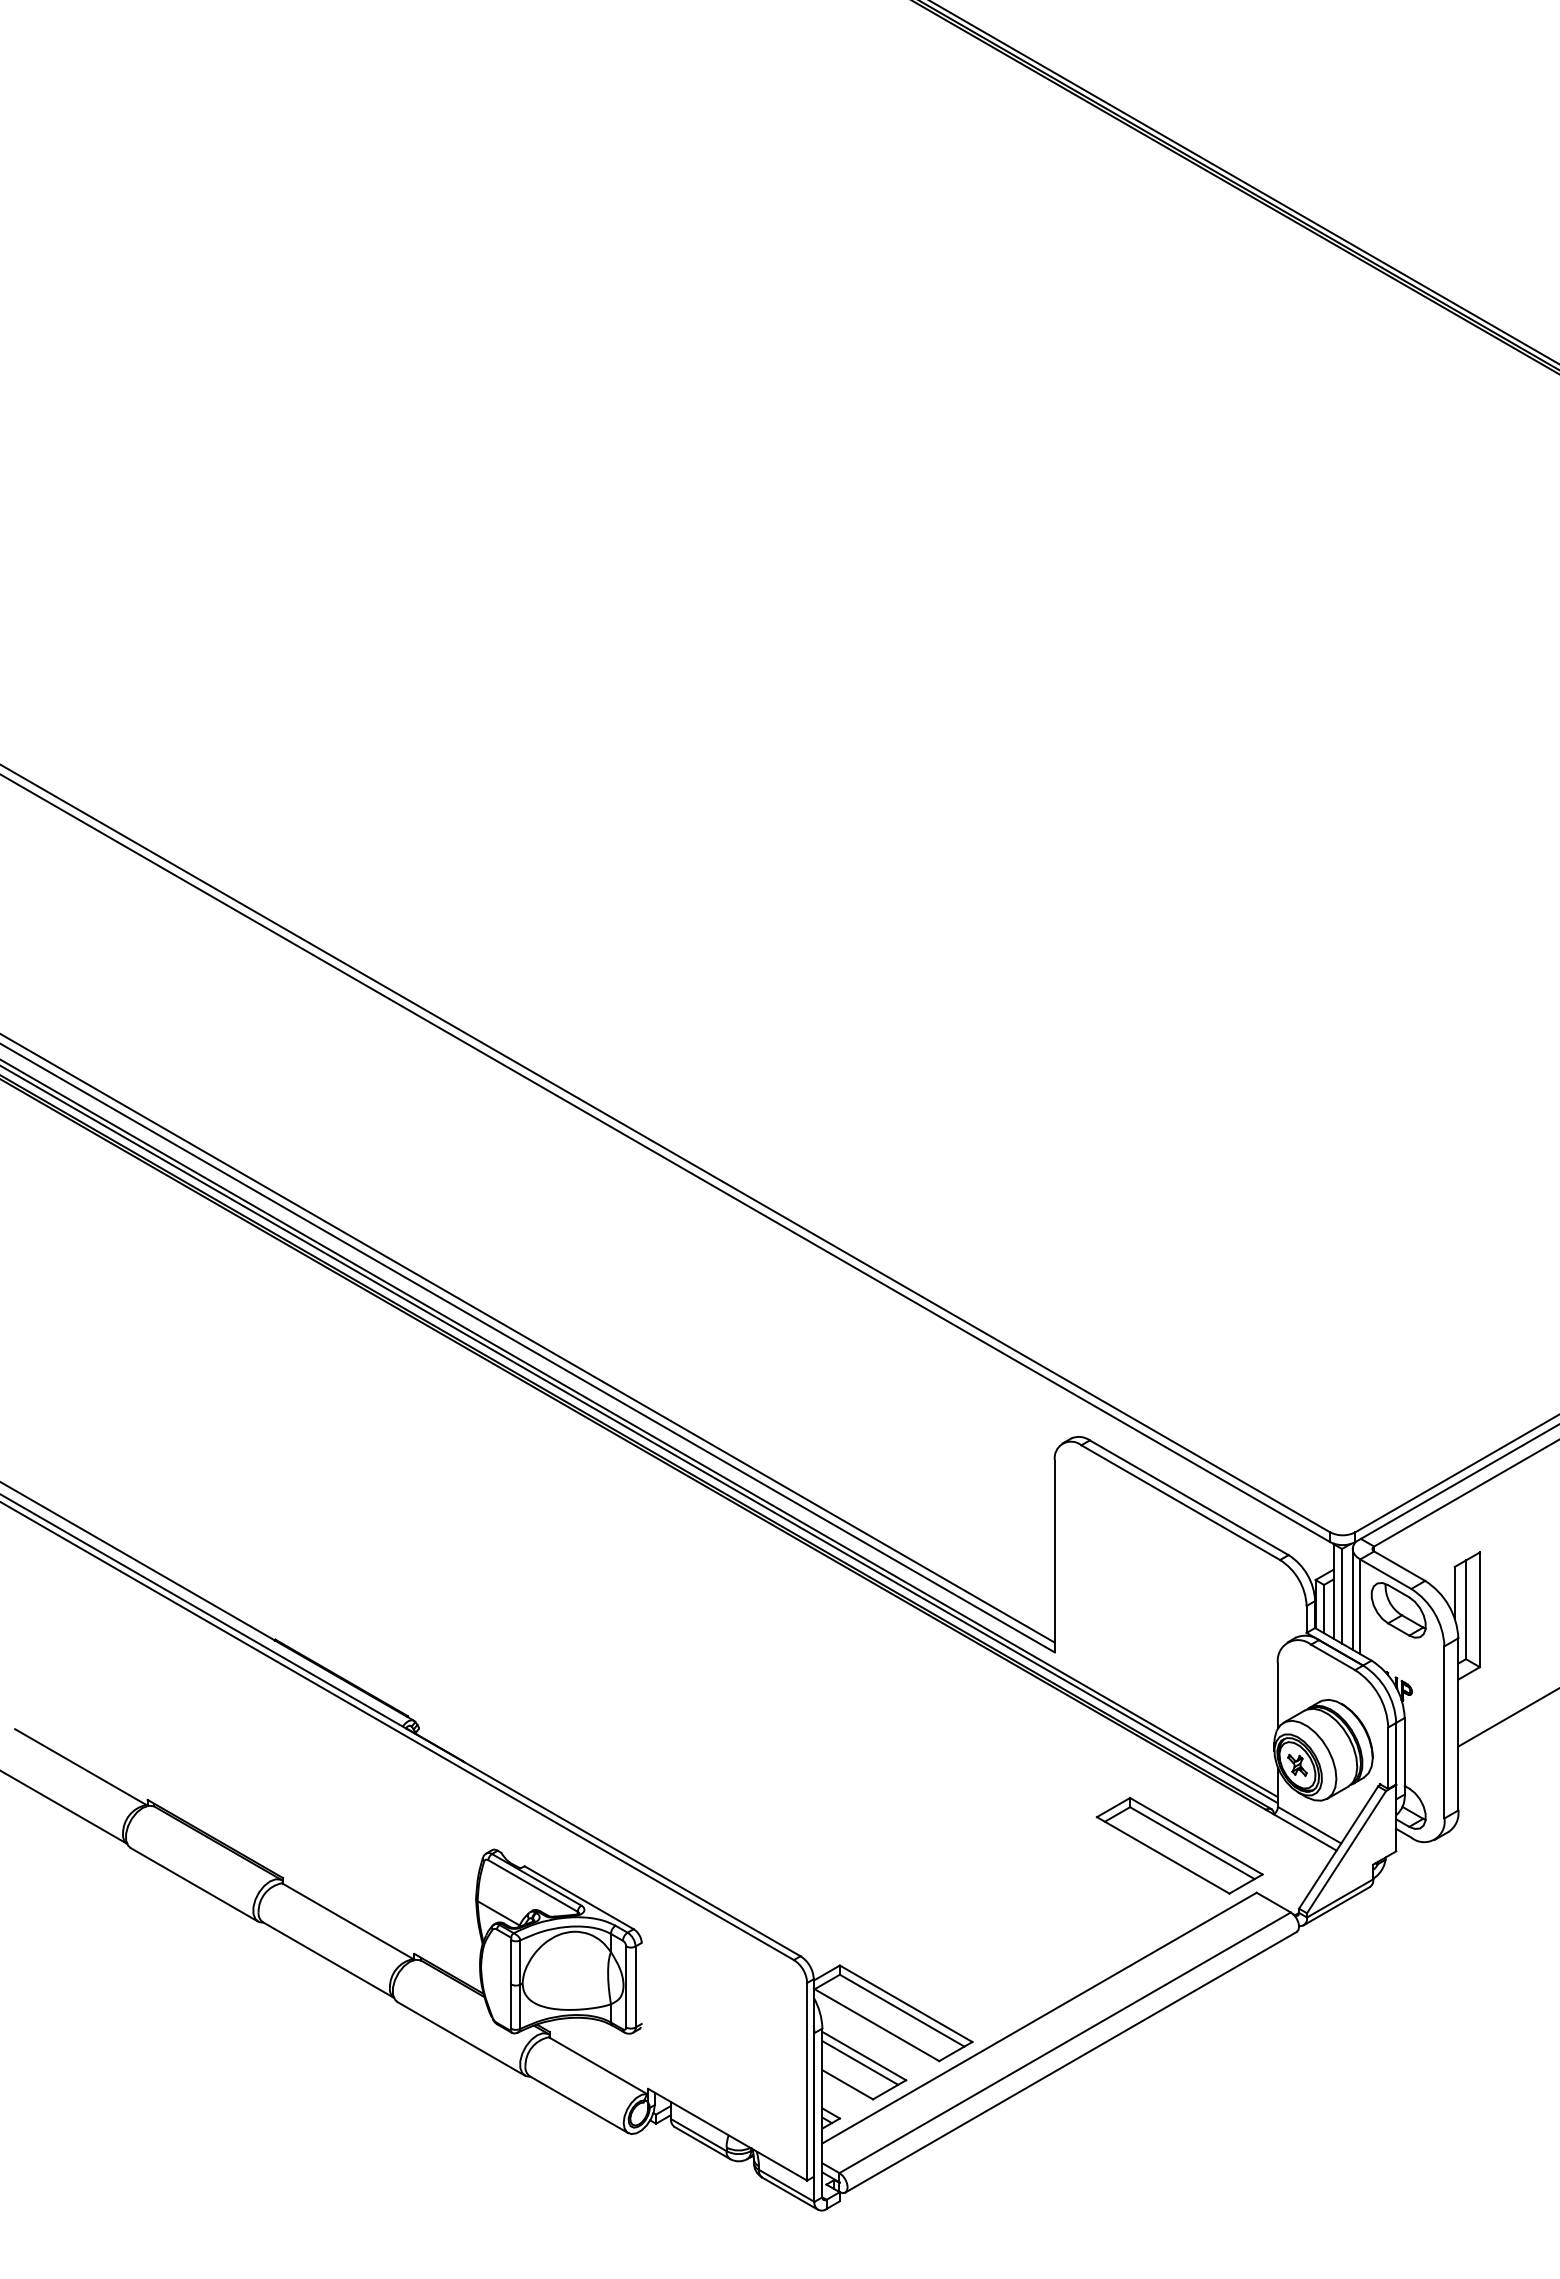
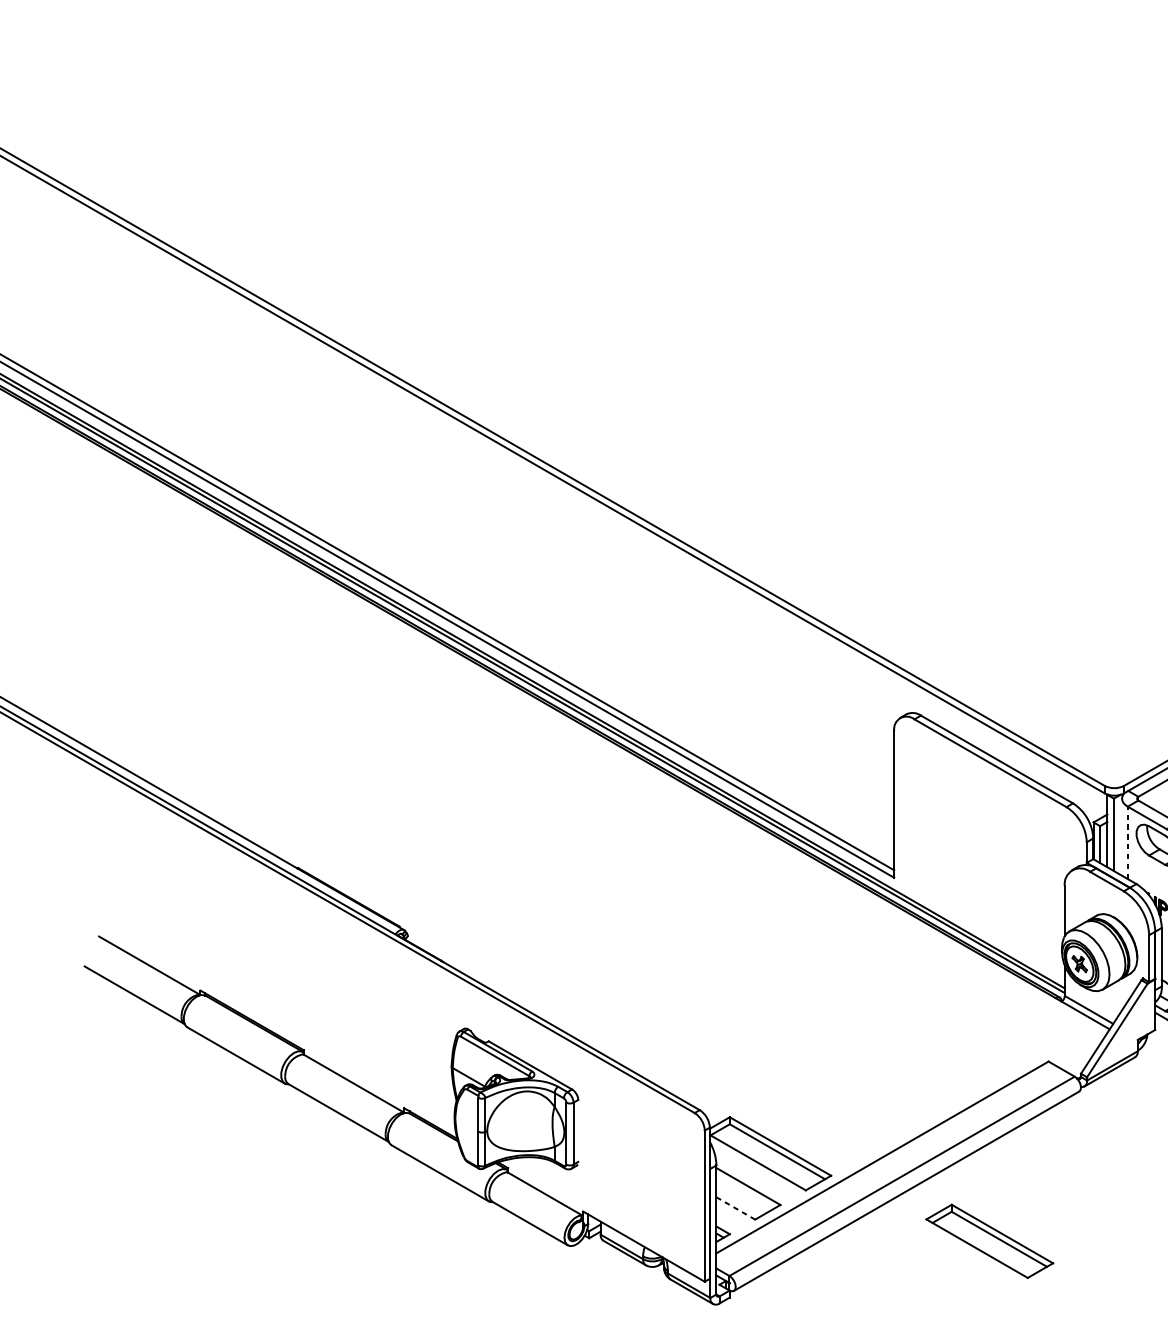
line: (1352, 1598) -> (1121, 836), removed
line: (1360, 1606) -> (1127, 842), solid -> dashed
part: (1179, 1845) -> (989, 1241), moved
line: (860, 2062) -> (745, 1191), removed
line: (848, 2085) -> (736, 1208), solid -> dashed

